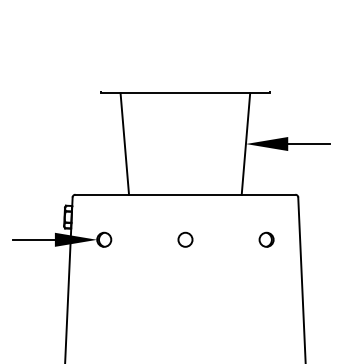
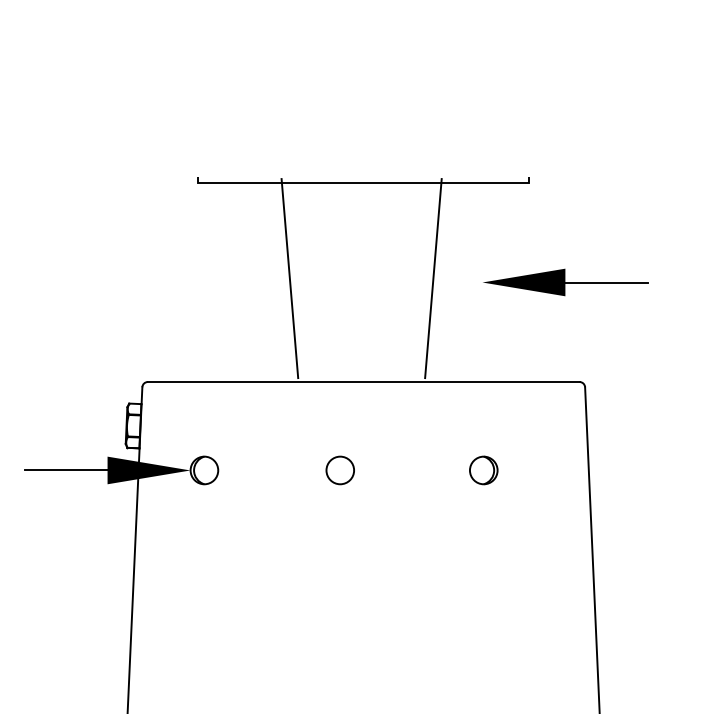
line: (124, 143) -> (289, 277), moved
line: (245, 143) -> (432, 277), moved
circle: (185, 239) -> (340, 469), moved
circle: (266, 239) -> (483, 469), moved

